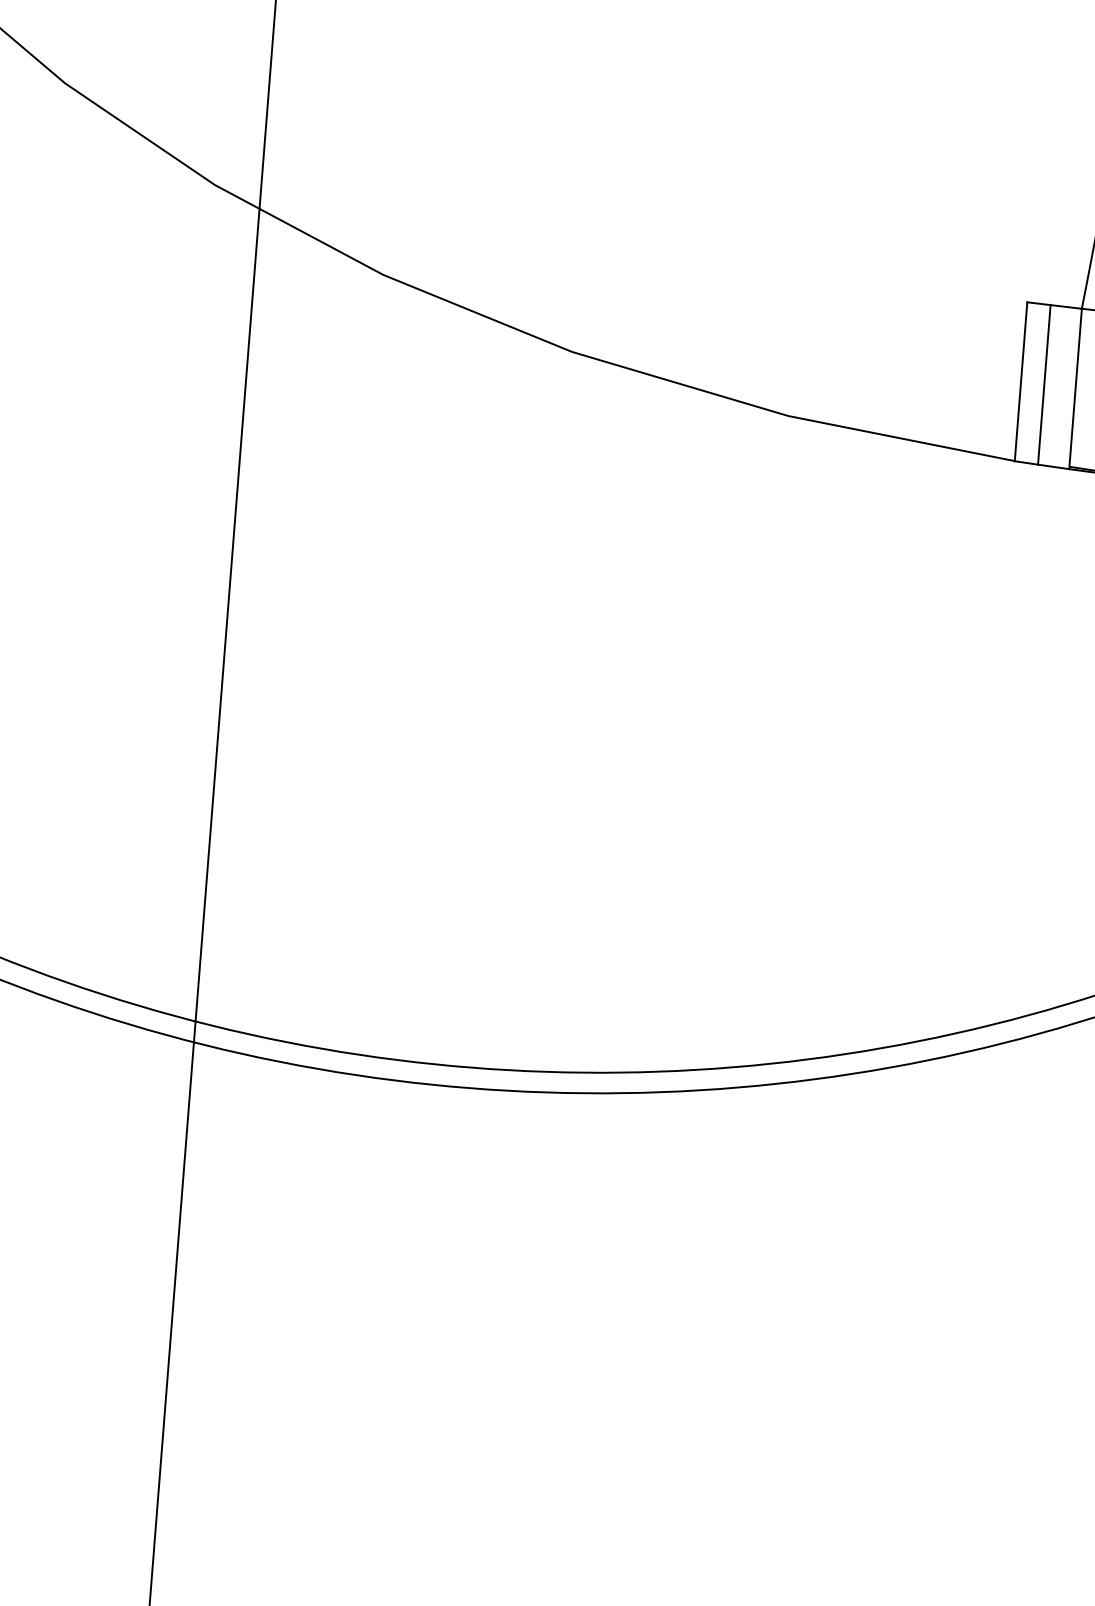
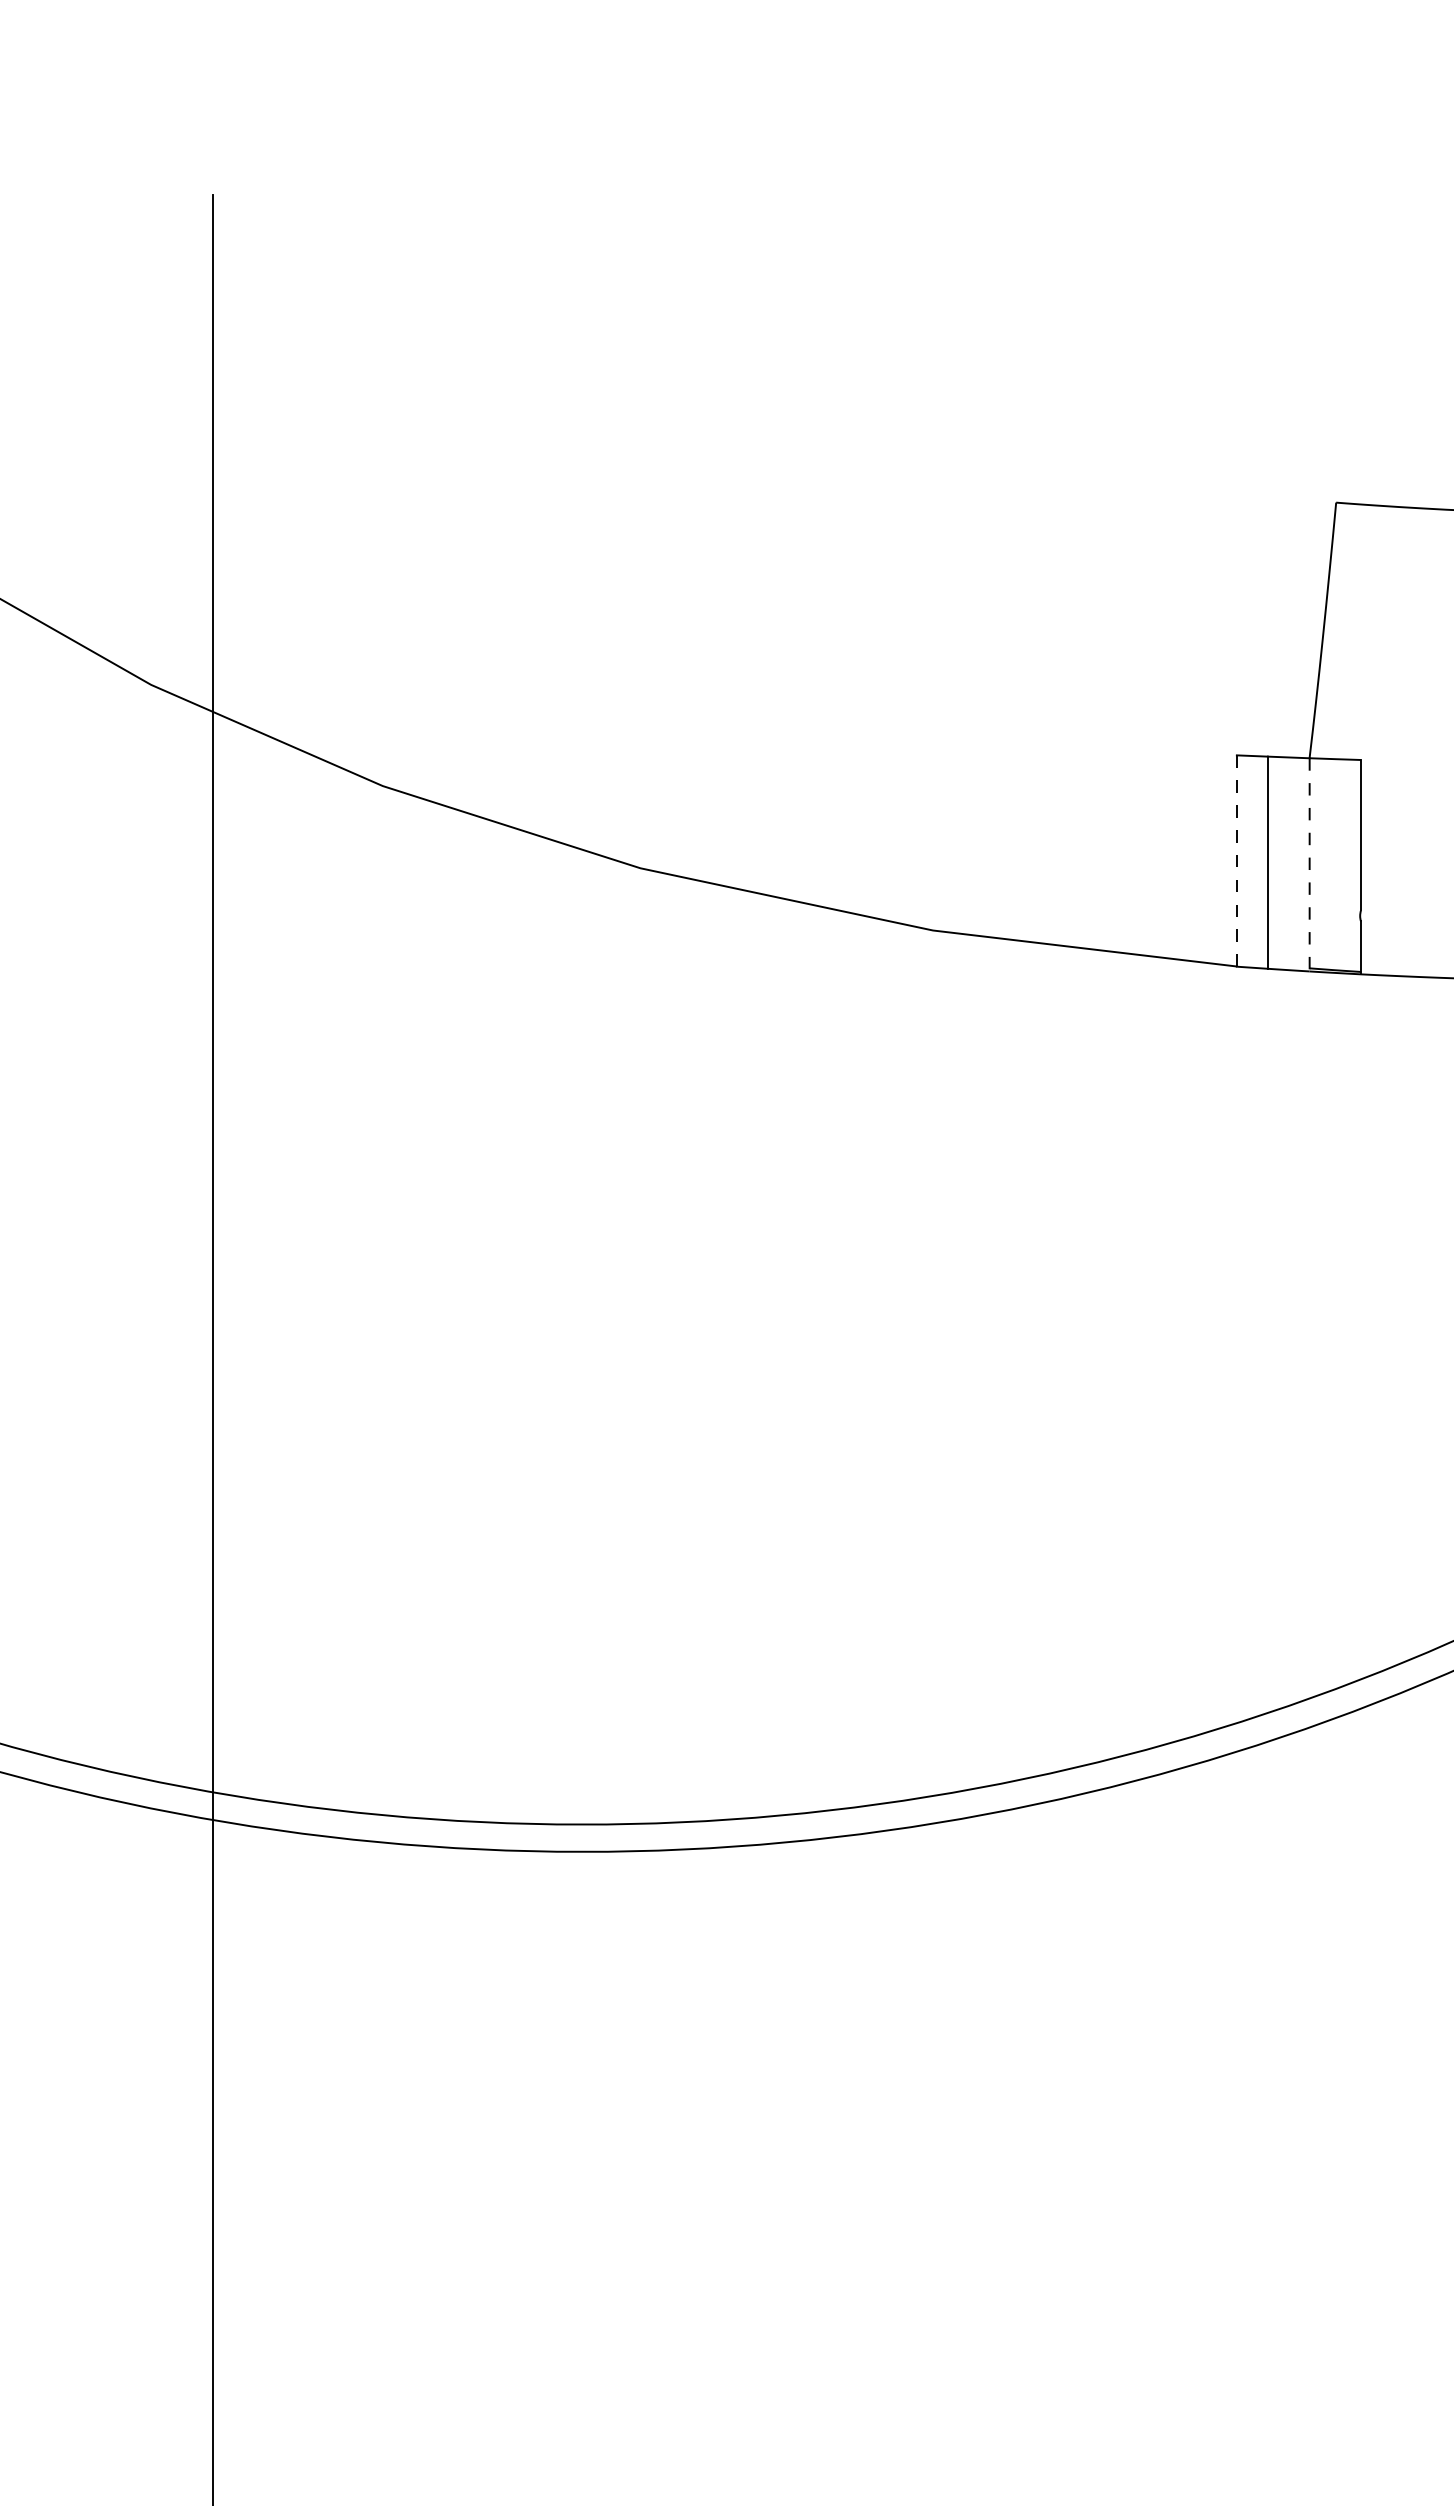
line: (1020, 382) -> (1236, 861), solid -> dashed
line: (1075, 388) -> (1309, 864), solid -> dashed

